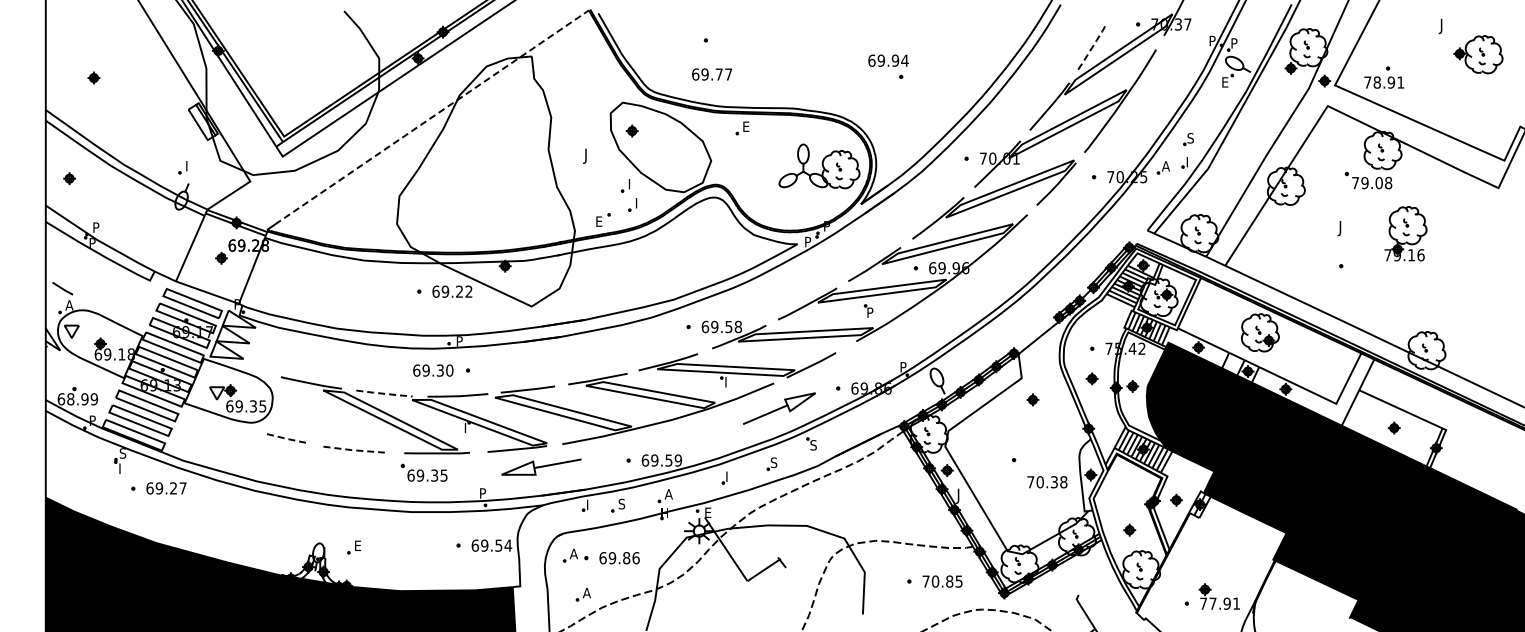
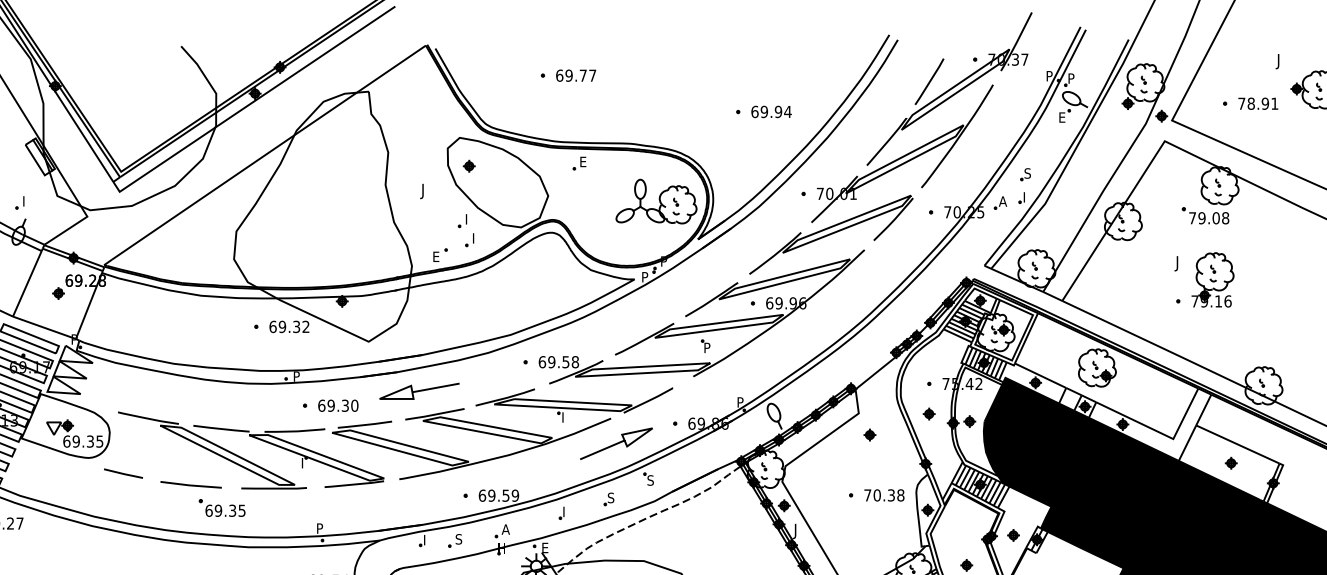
line: (1092, 47) -> (929, 82), dashed -> solid
text: (888, 60) -> (771, 111), moved
text: (711, 74) -> (575, 75), moved
text: (1384, 82) -> (1258, 103), moved
line: (431, 117) -> (268, 152), dashed -> solid
part: (1405, 233) -> (1212, 279), moved
text: (459, 291) -> (296, 326), 69.22 -> 69.32
text: (433, 370) -> (338, 405), moved
line: (384, 393) -> (221, 428), dashed -> solid
line: (287, 438) -> (124, 473), dashed -> solid
line: (353, 450) -> (190, 485), dashed -> solid
part: (541, 466) -> (419, 390), moved
part: (423, 472) -> (221, 507), moved
text: (1047, 482) -> (884, 495), moved

